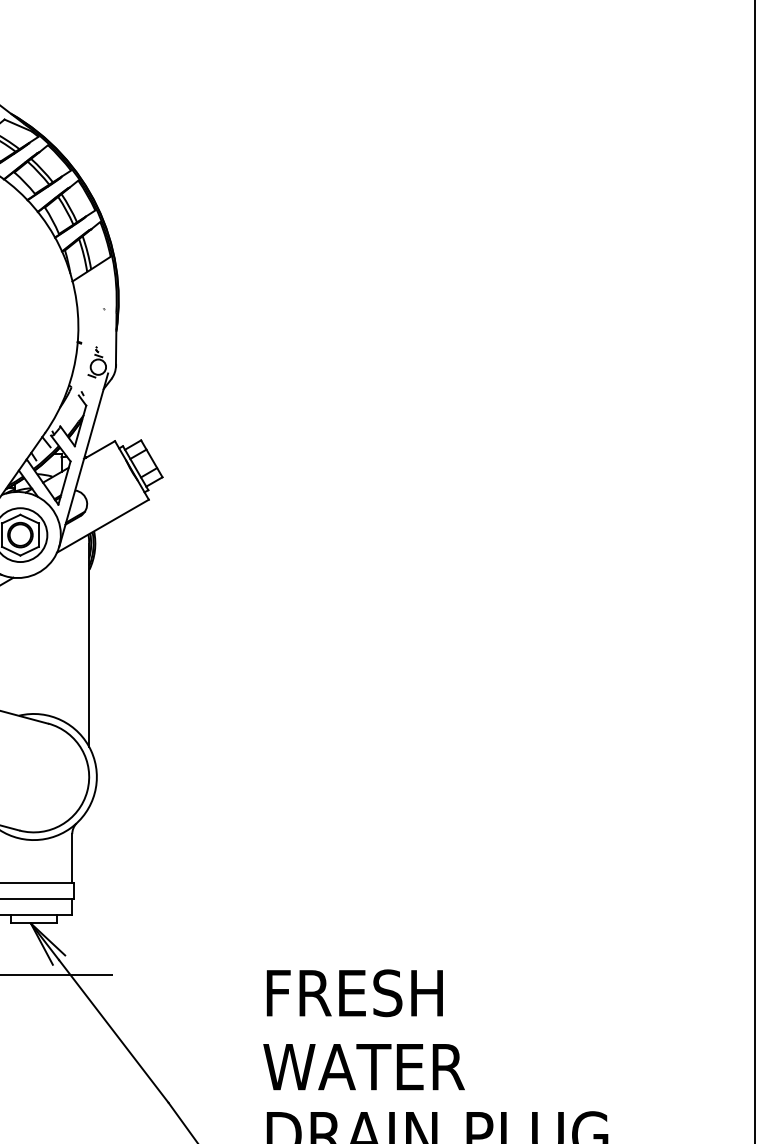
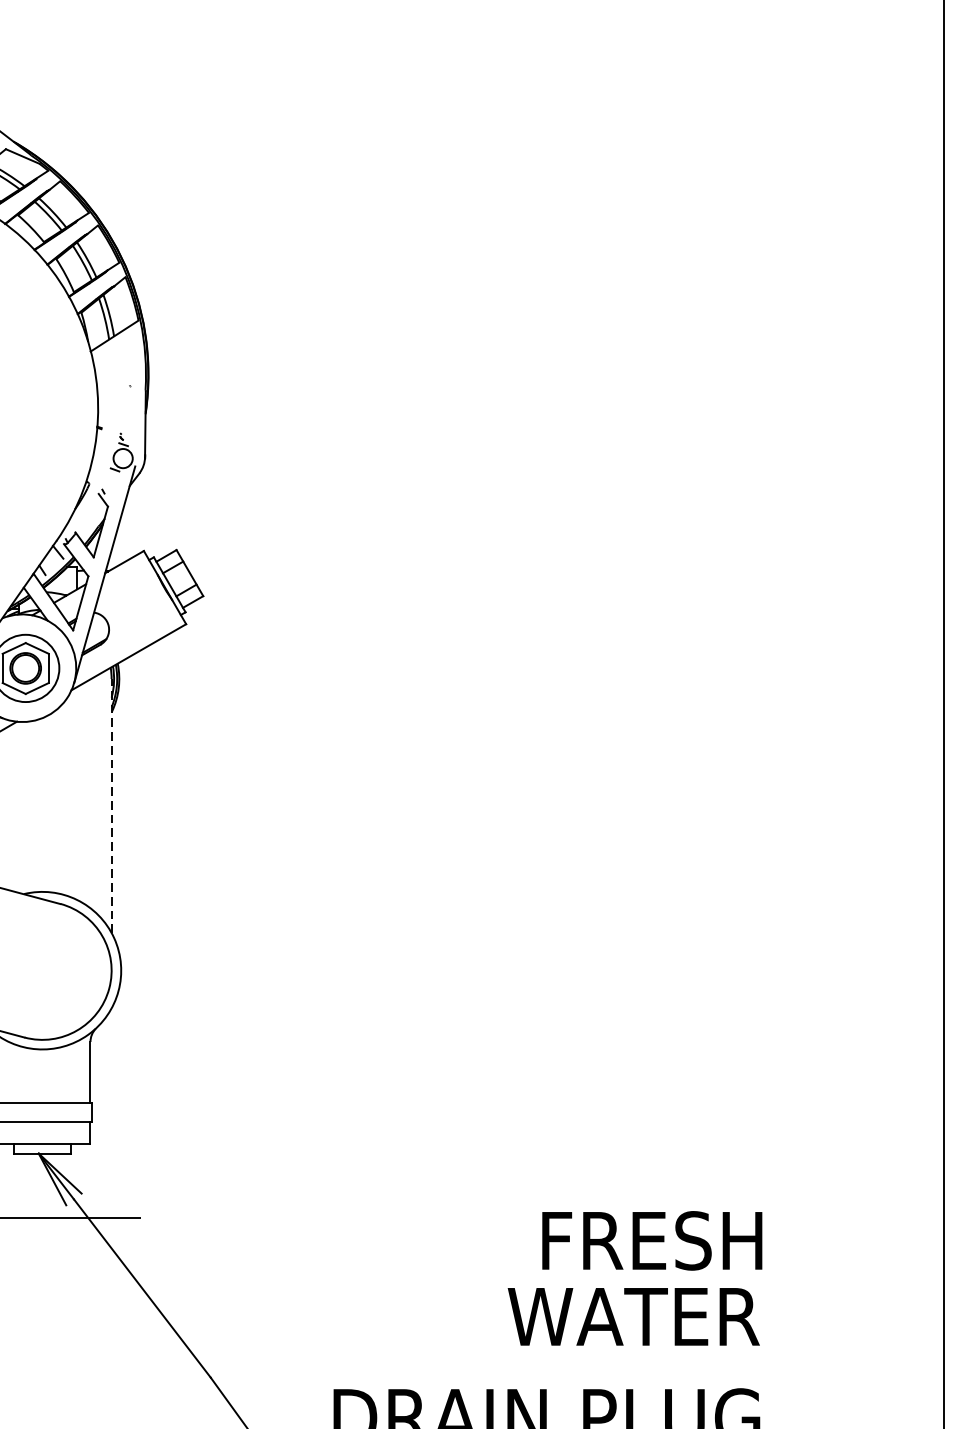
line: (89, 645) -> (112, 806), solid -> dashed
text: (354, 993) -> (651, 1241), moved
text: (363, 1067) -> (633, 1317), moved

